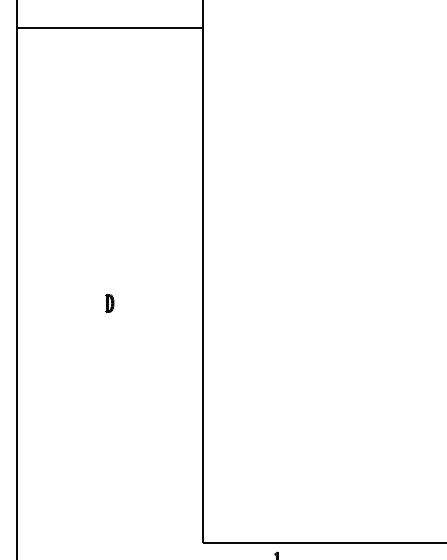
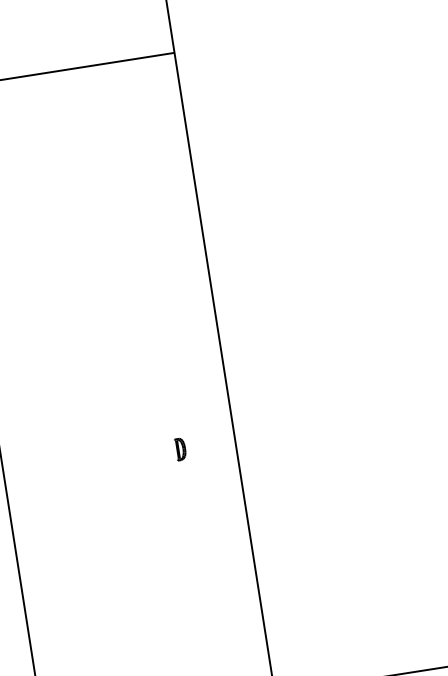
part: (109, 303) -> (180, 449), moved

